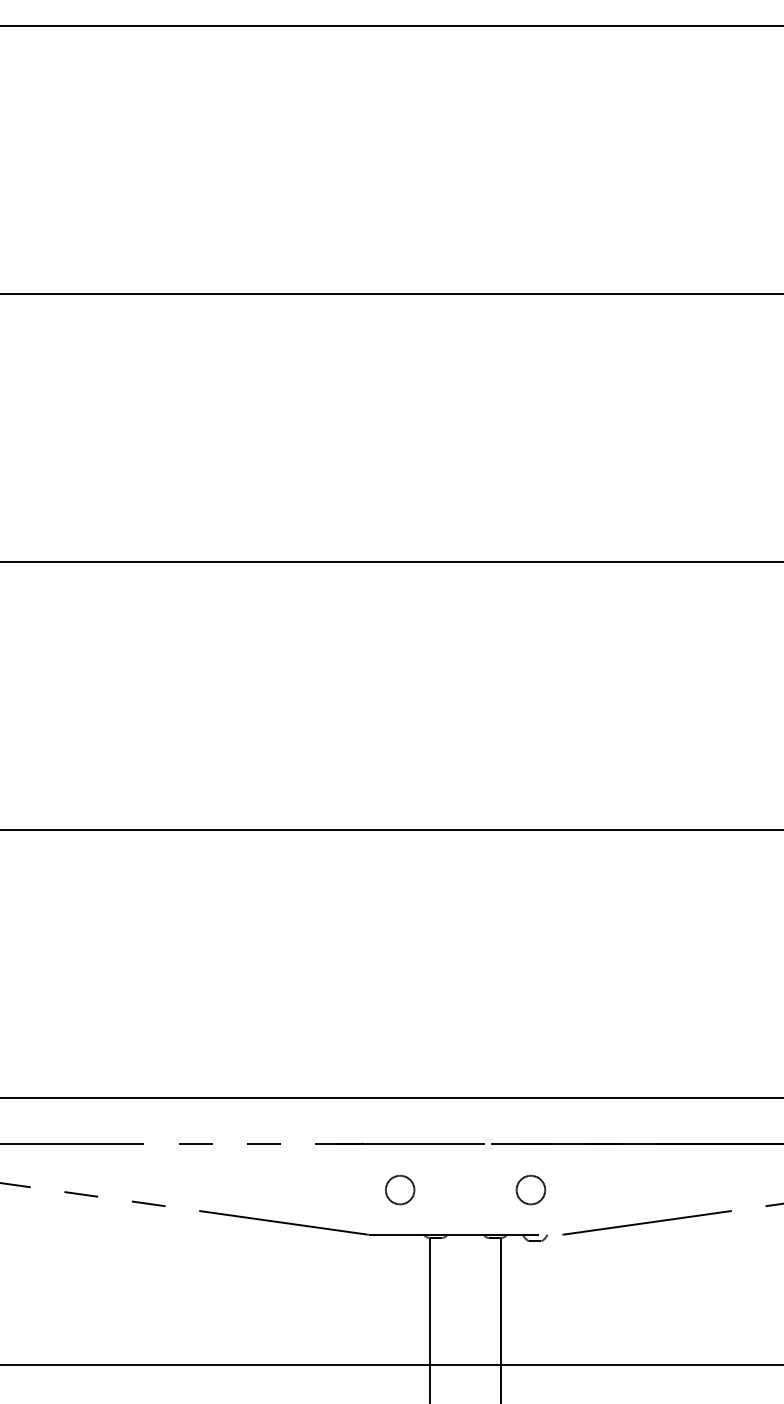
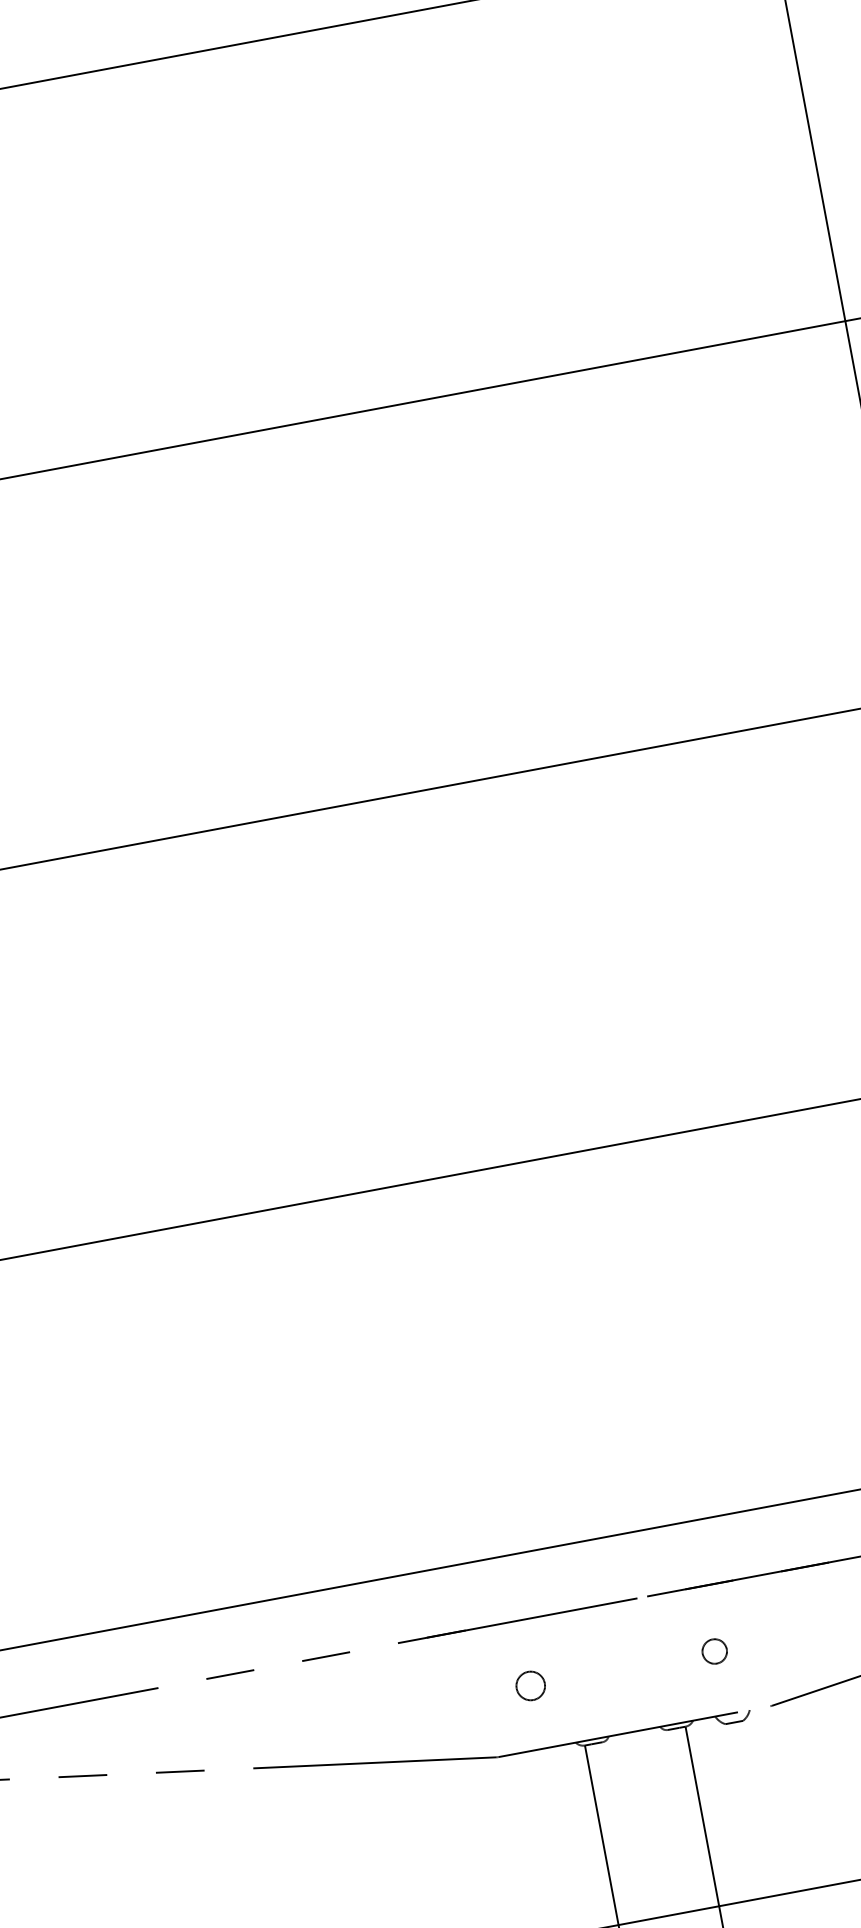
circle: (400, 1189) -> (530, 1685), size x0.7
circle: (530, 1189) -> (713, 1650), size x0.6

